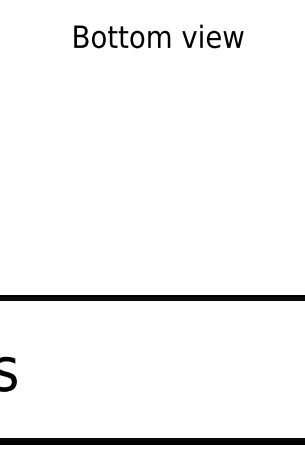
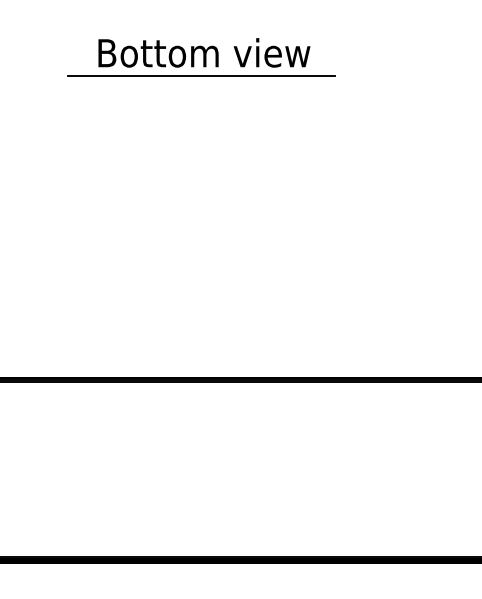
text: (158, 36) -> (204, 52), moved
line: (182, 55) -> (201, 76), added

